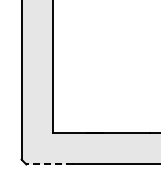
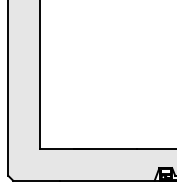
line: (49, 164) -> (36, 180), dashed -> solid

